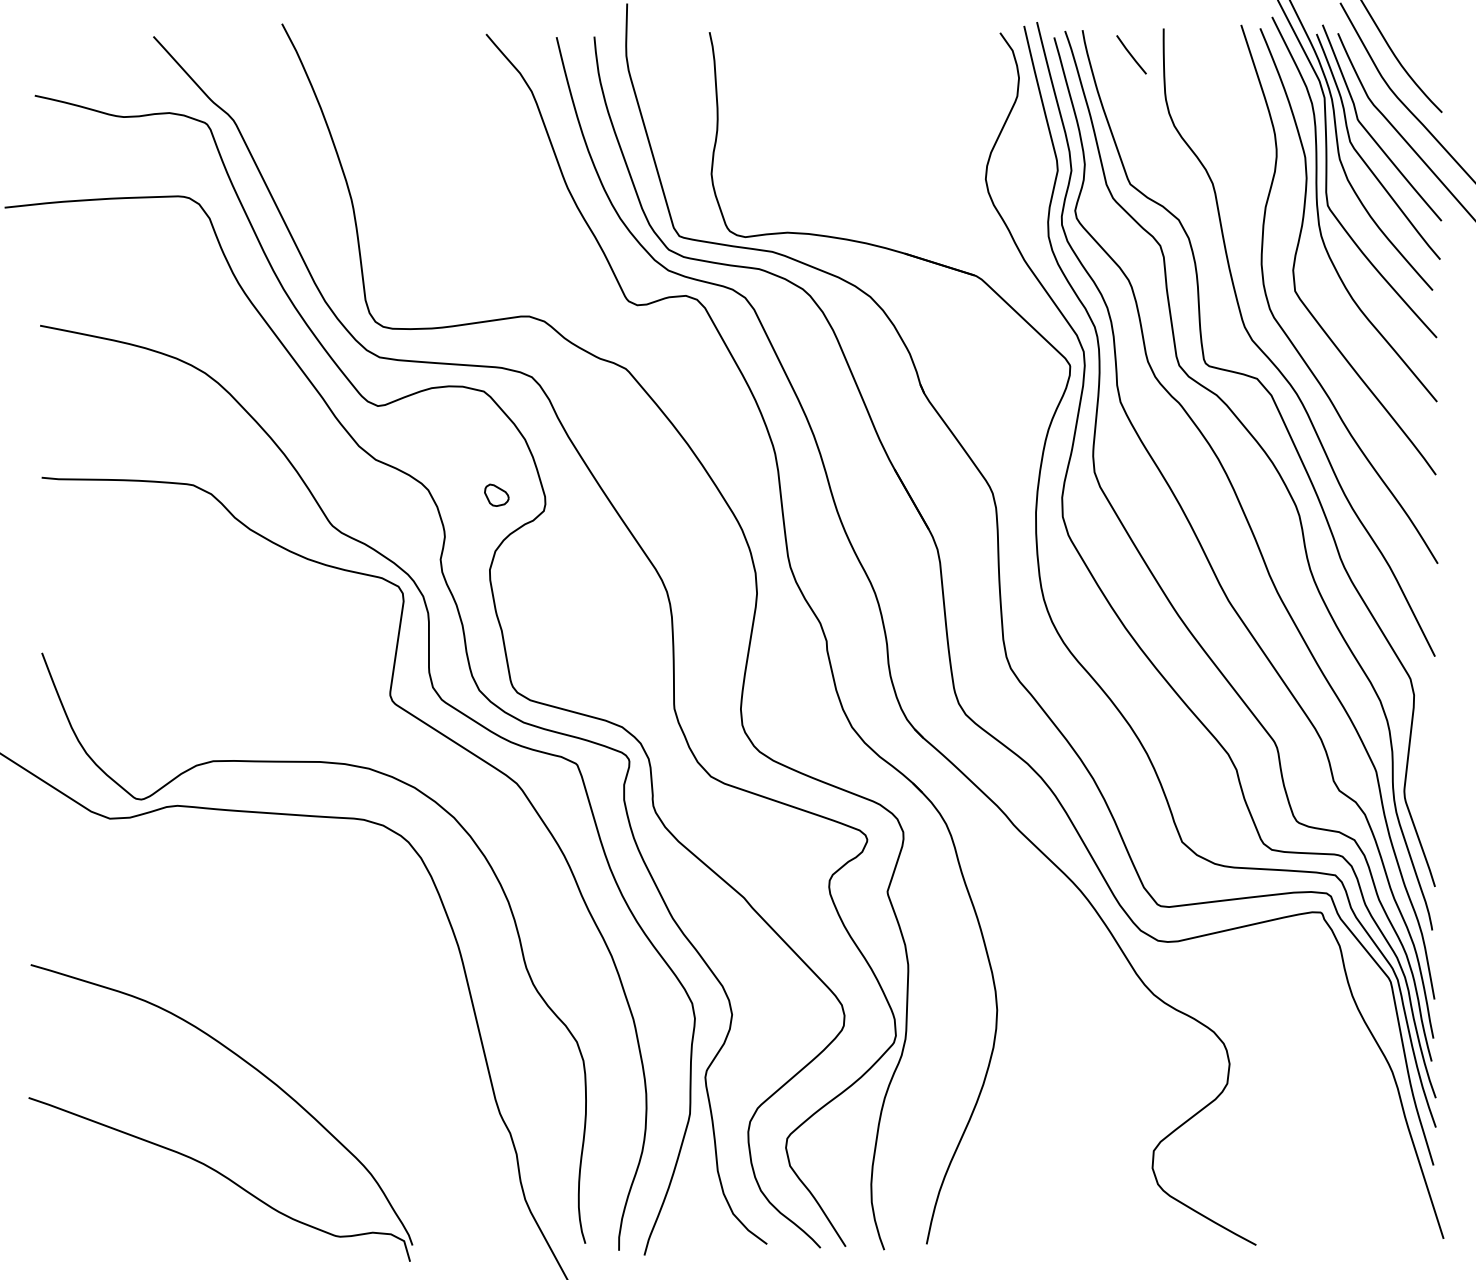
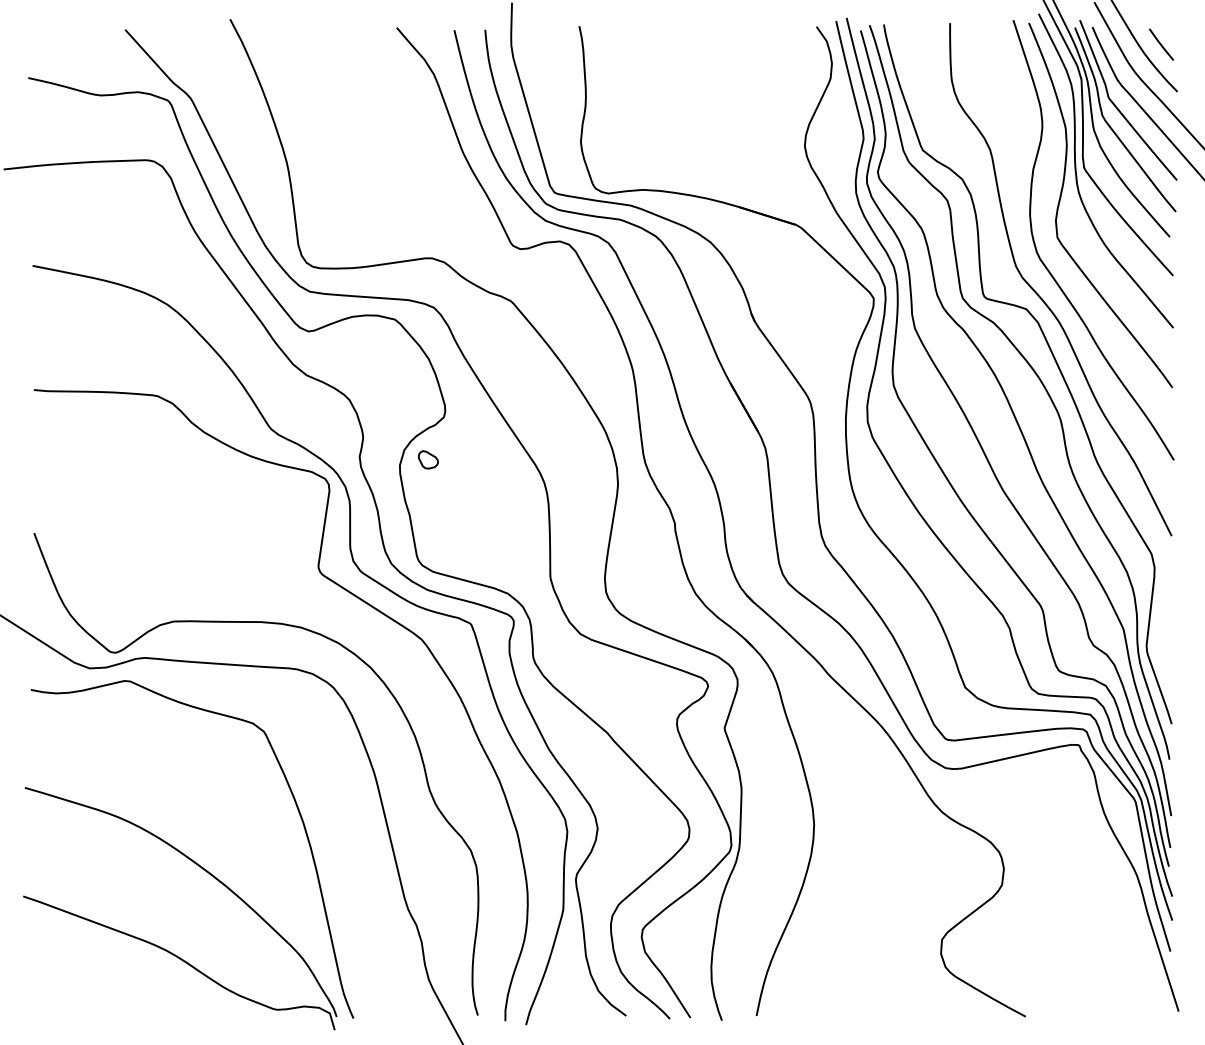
line: (1131, 54) -> (1161, 44), moved
part: (496, 494) -> (428, 459), moved
curve: (363, 989) -> (296, 807), added

